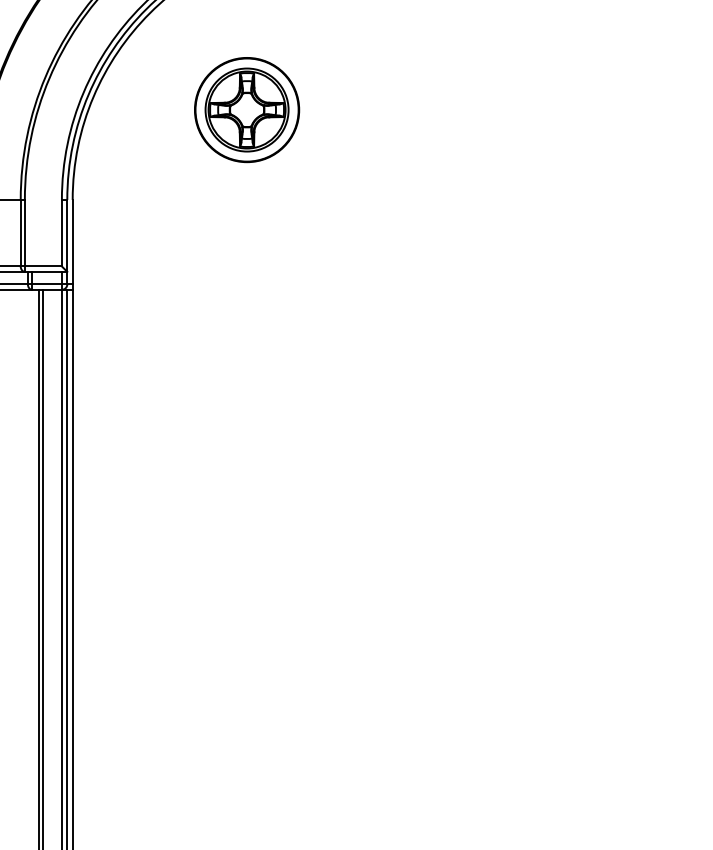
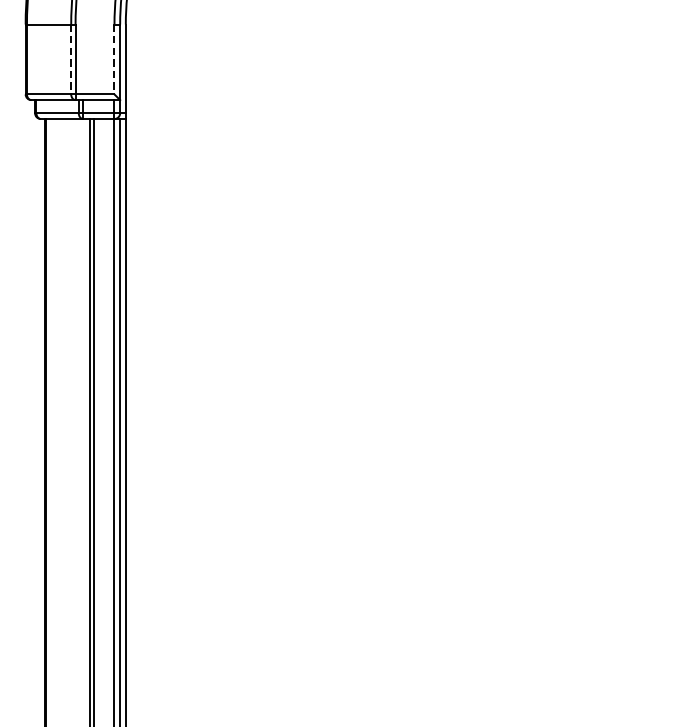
line: (20, 233) -> (70, 59), solid -> dashed
line: (61, 233) -> (114, 59), solid -> dashed

